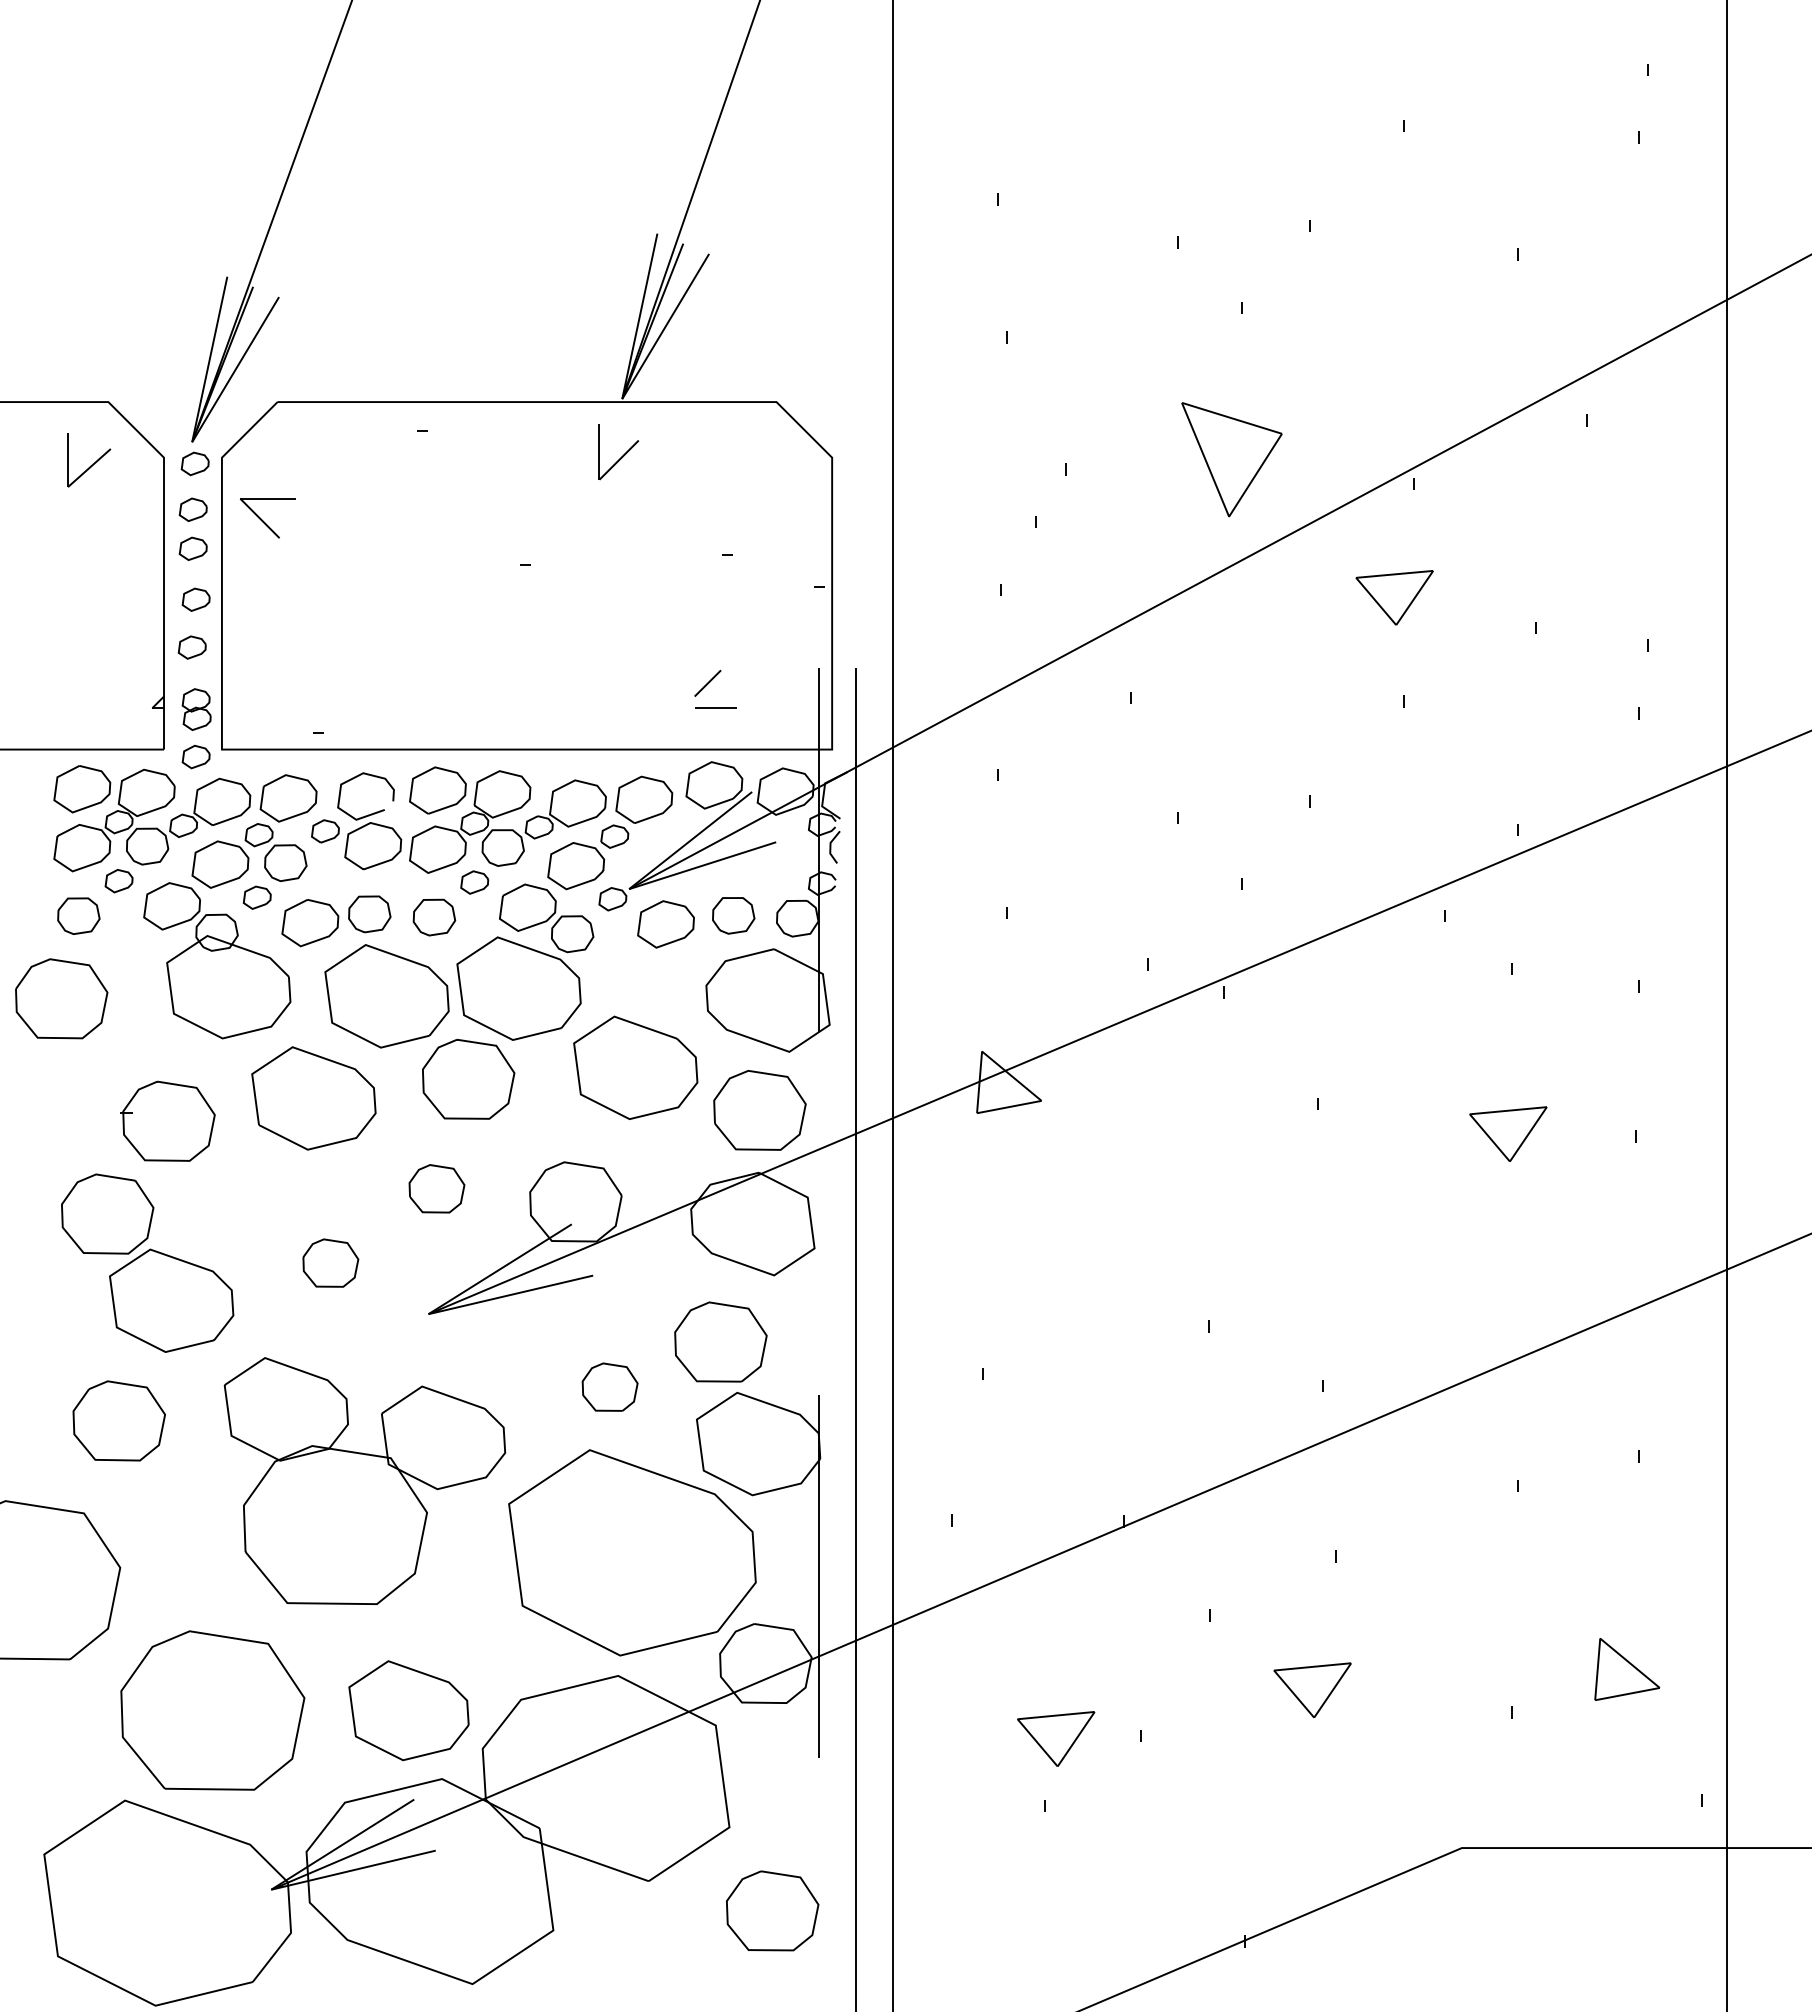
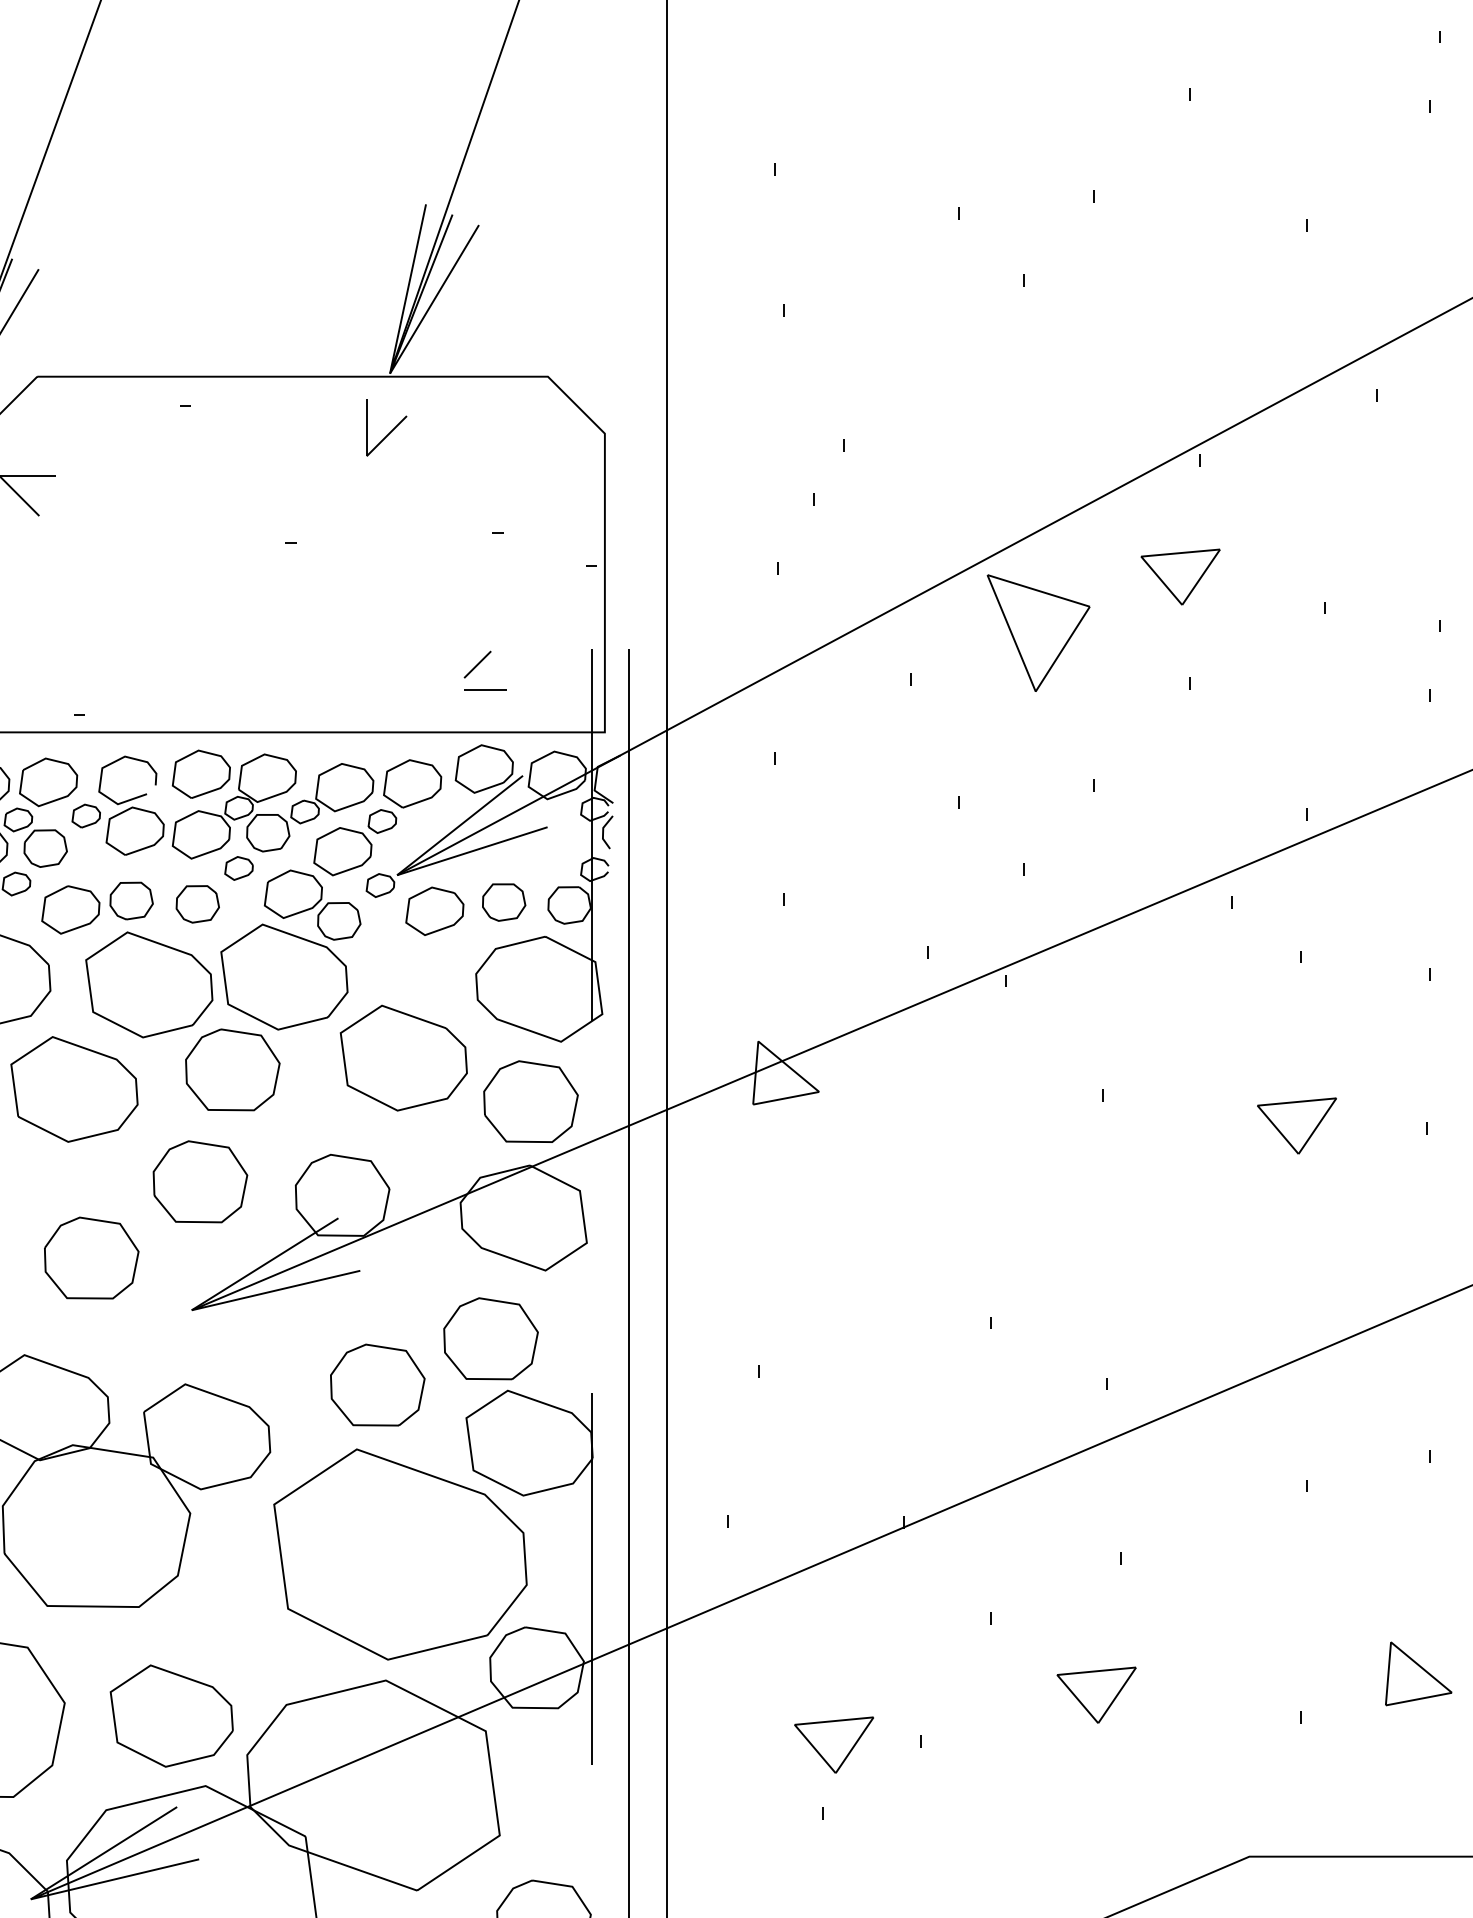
part: (1231, 459) -> (1038, 633), moved
part: (436, 1188) -> (199, 1181), size x1.67
part: (330, 1262) -> (91, 1257), size x1.67
part: (609, 1386) -> (377, 1384), size x1.67

